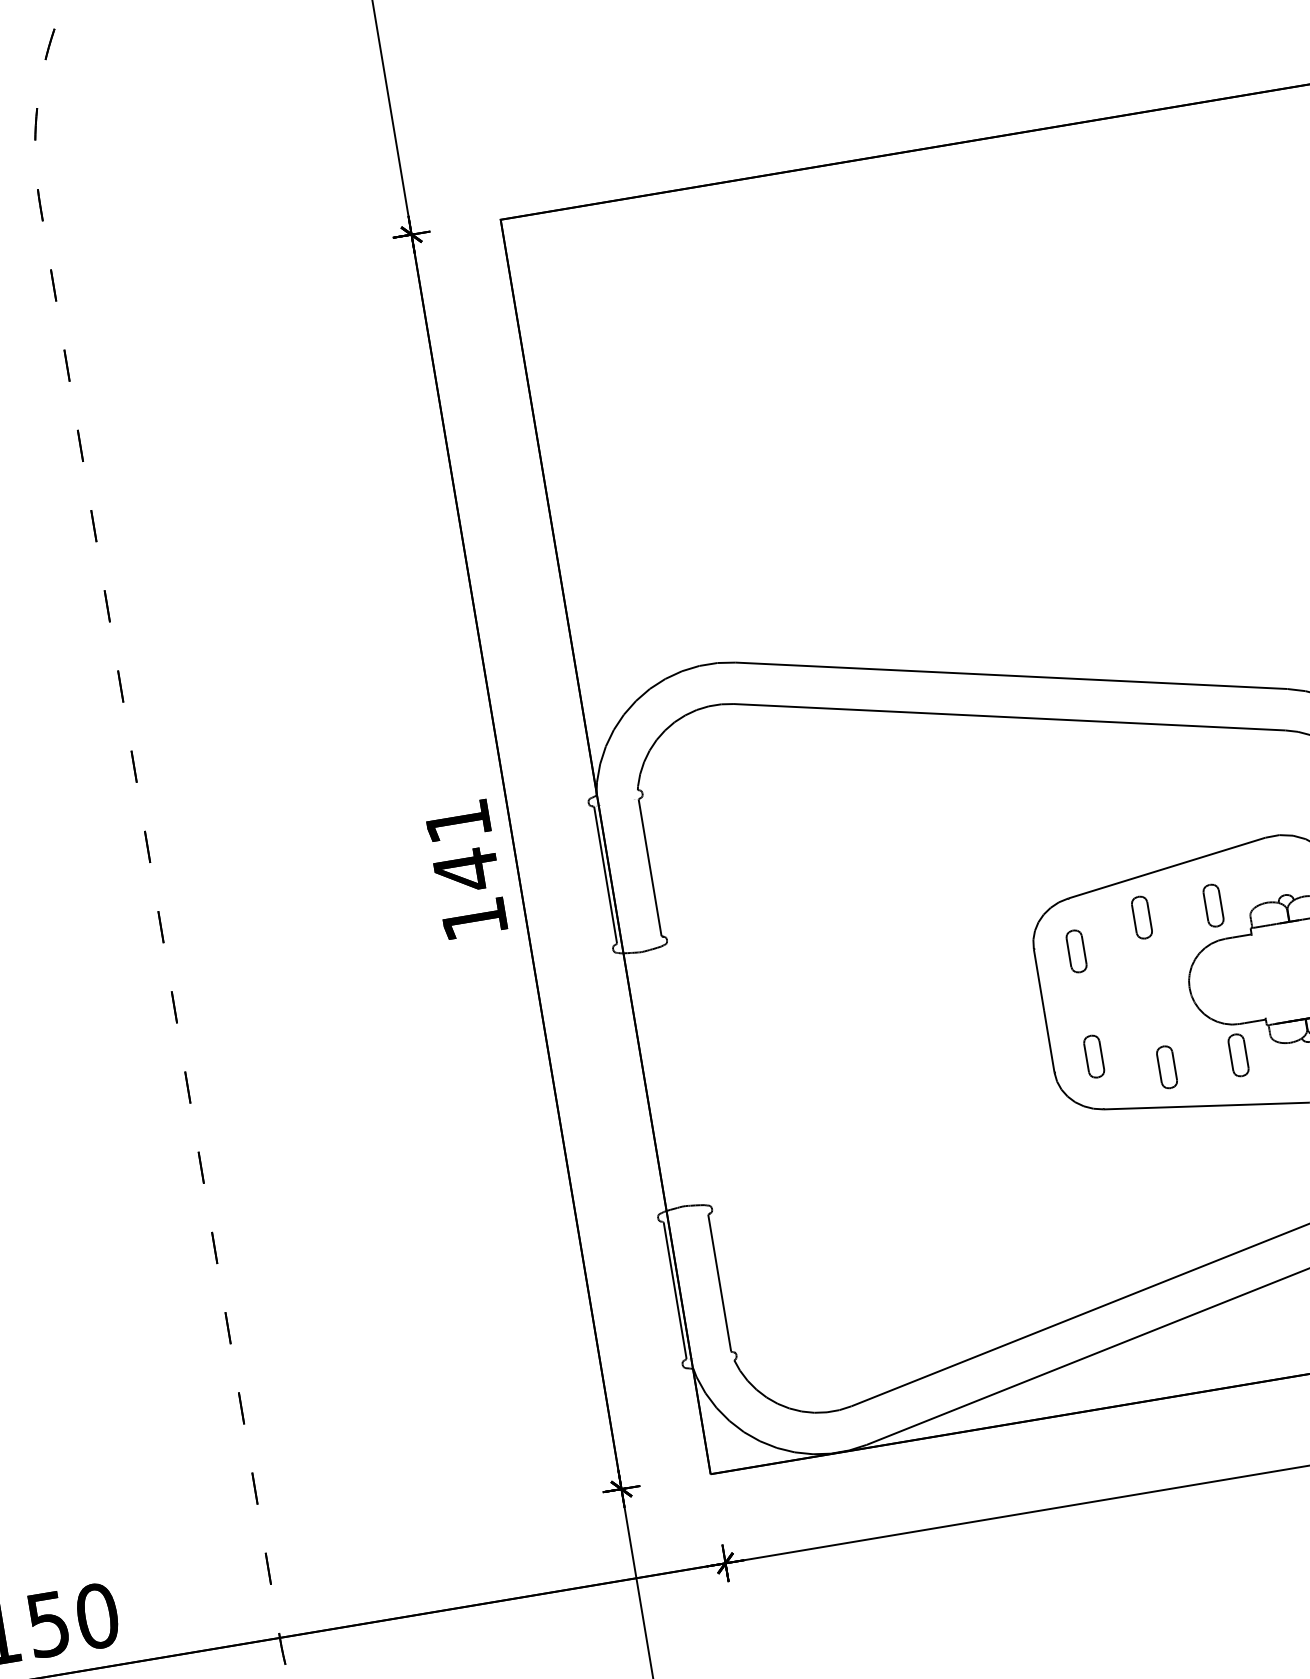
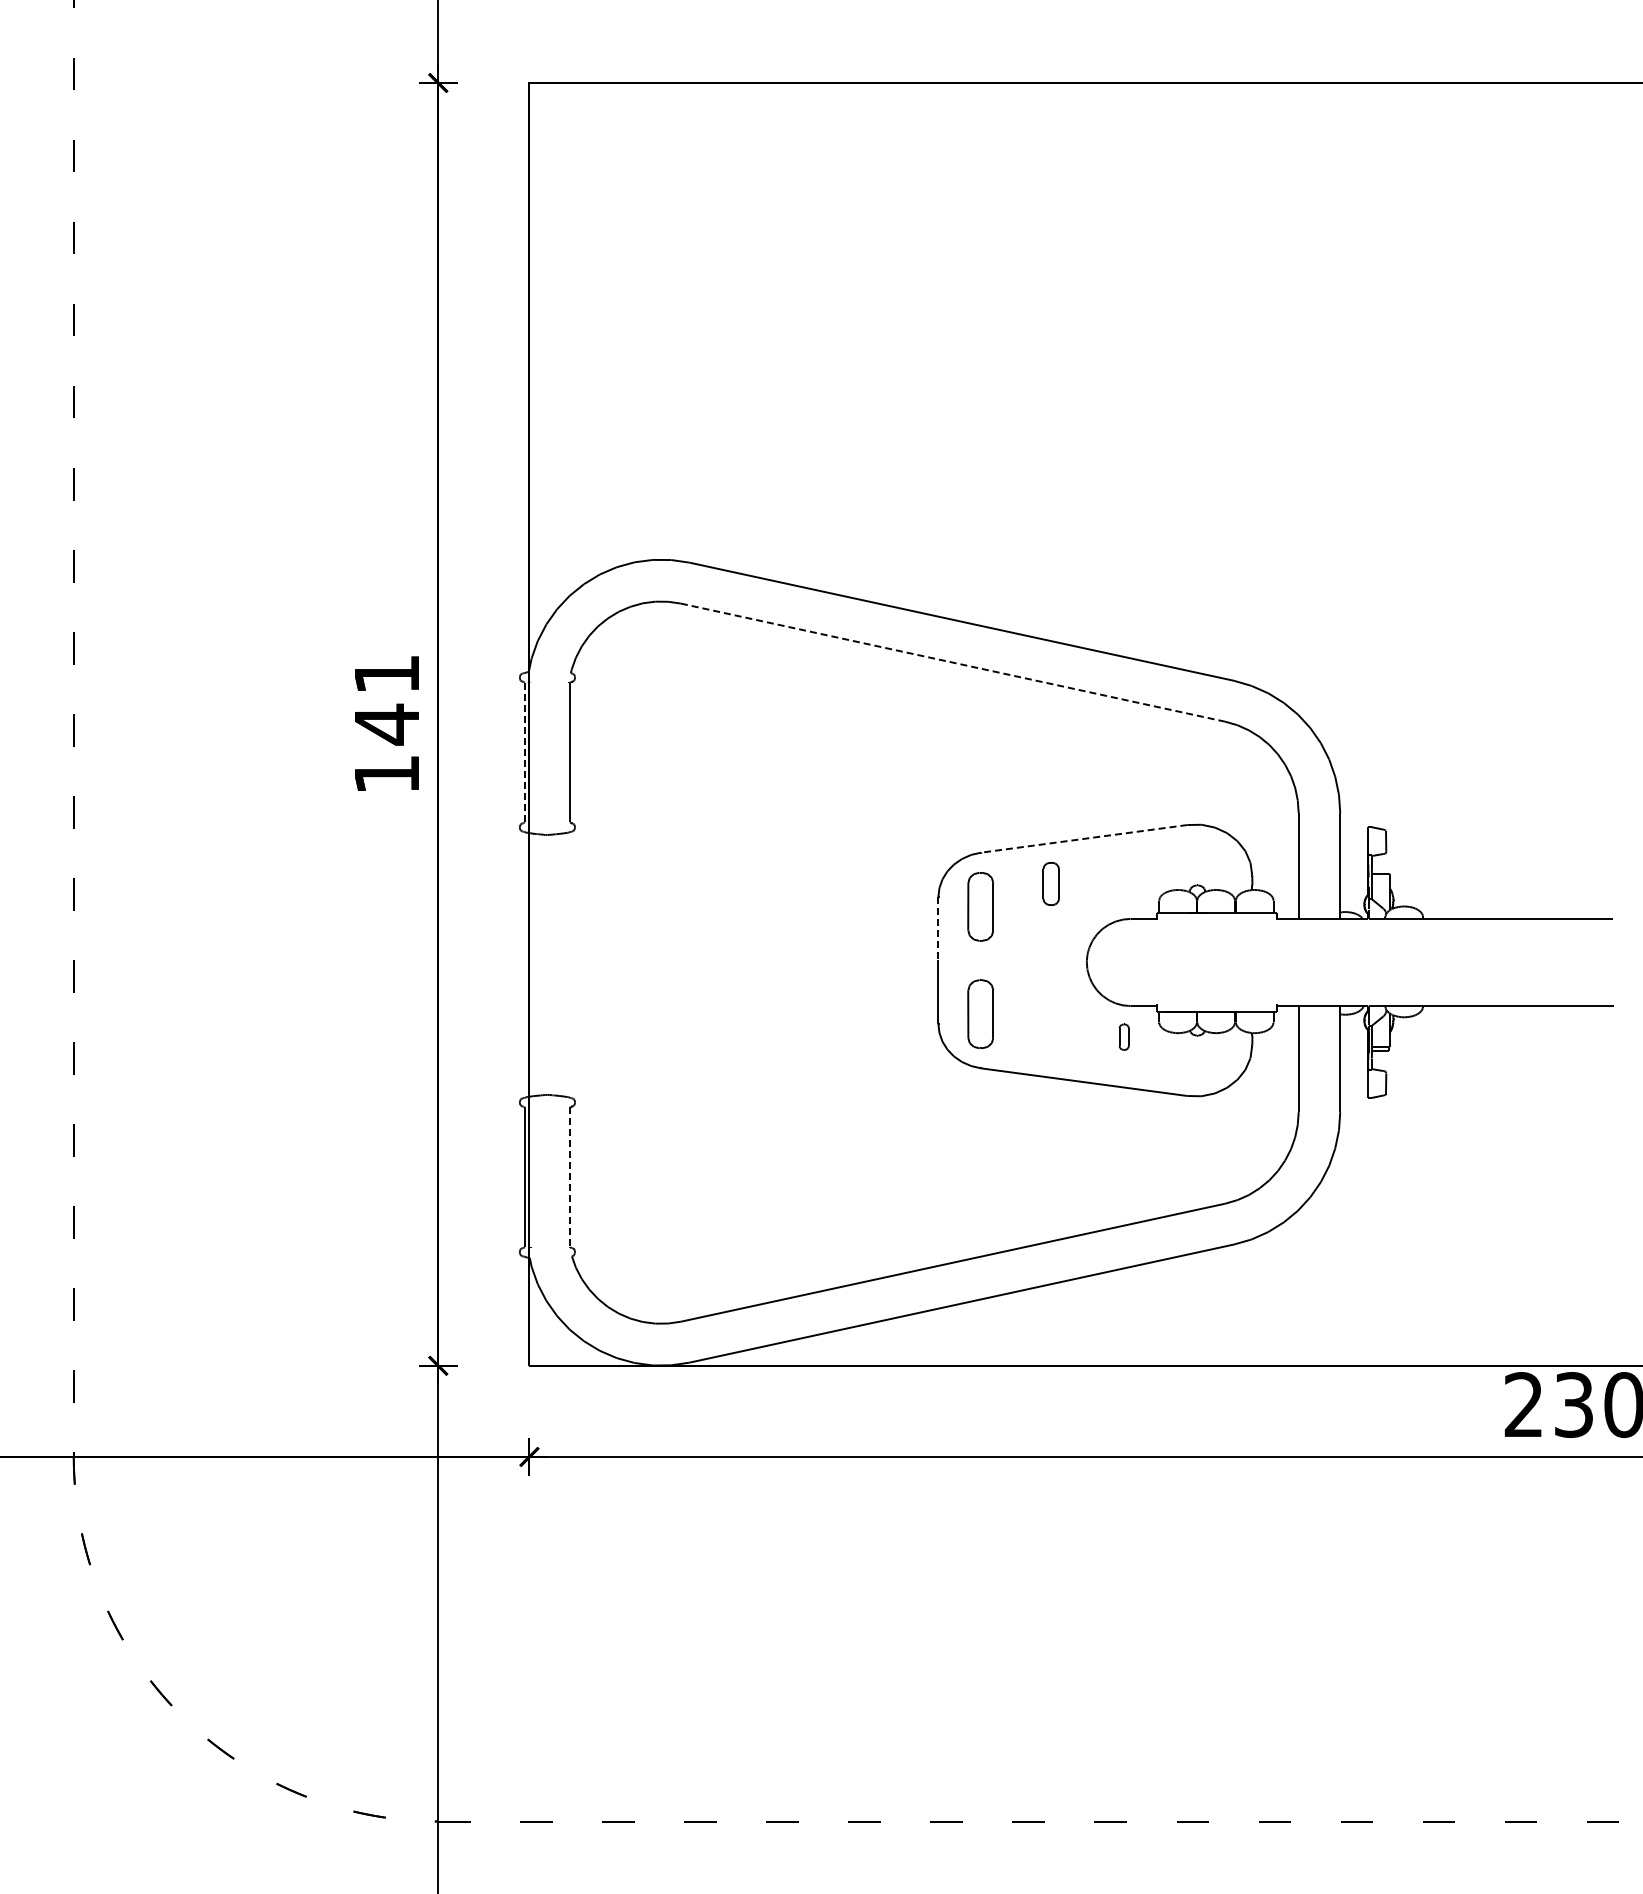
line: (1010, 717) -> (953, 662), solid -> dashed
line: (1167, 867) -> (1084, 838), solid -> dashed
line: (605, 875) -> (524, 752), solid -> dashed
part: (1212, 905) -> (1123, 883), removed
part: (1075, 951) -> (979, 906), size x1.6
line: (1039, 979) -> (938, 928), solid -> dashed
part: (1237, 1055) -> (1123, 1037), size x0.6
part: (1093, 1057) -> (979, 1014), size x1.6
part: (1166, 1067) -> (1050, 1037), removed
line: (719, 1283) -> (570, 1177), solid -> dashed

